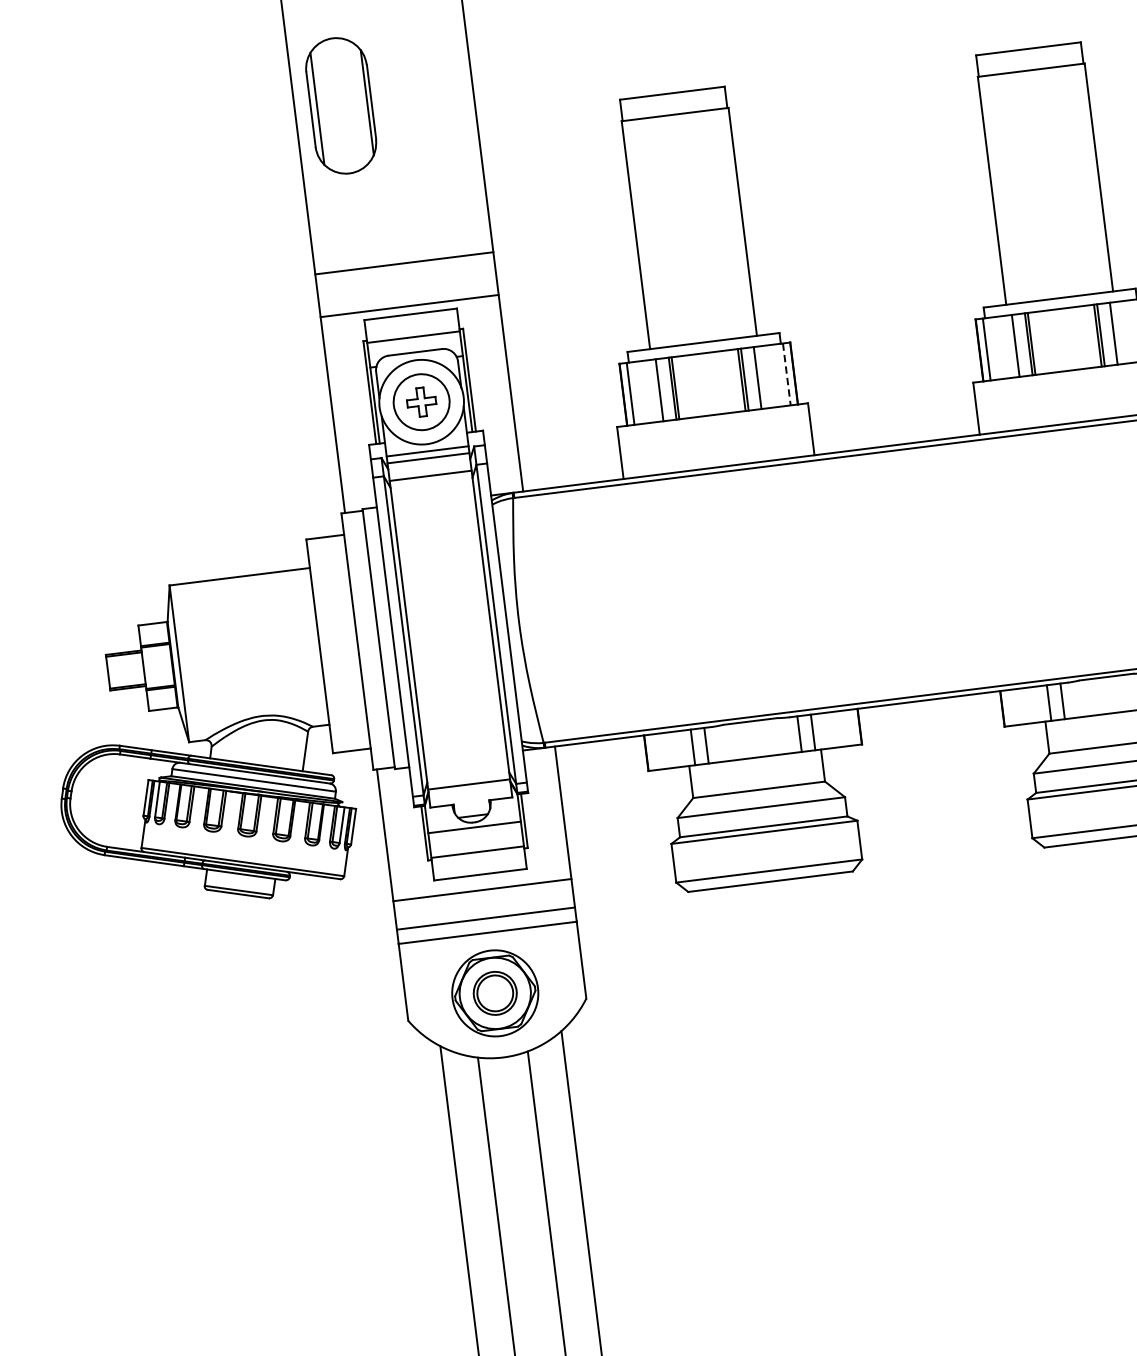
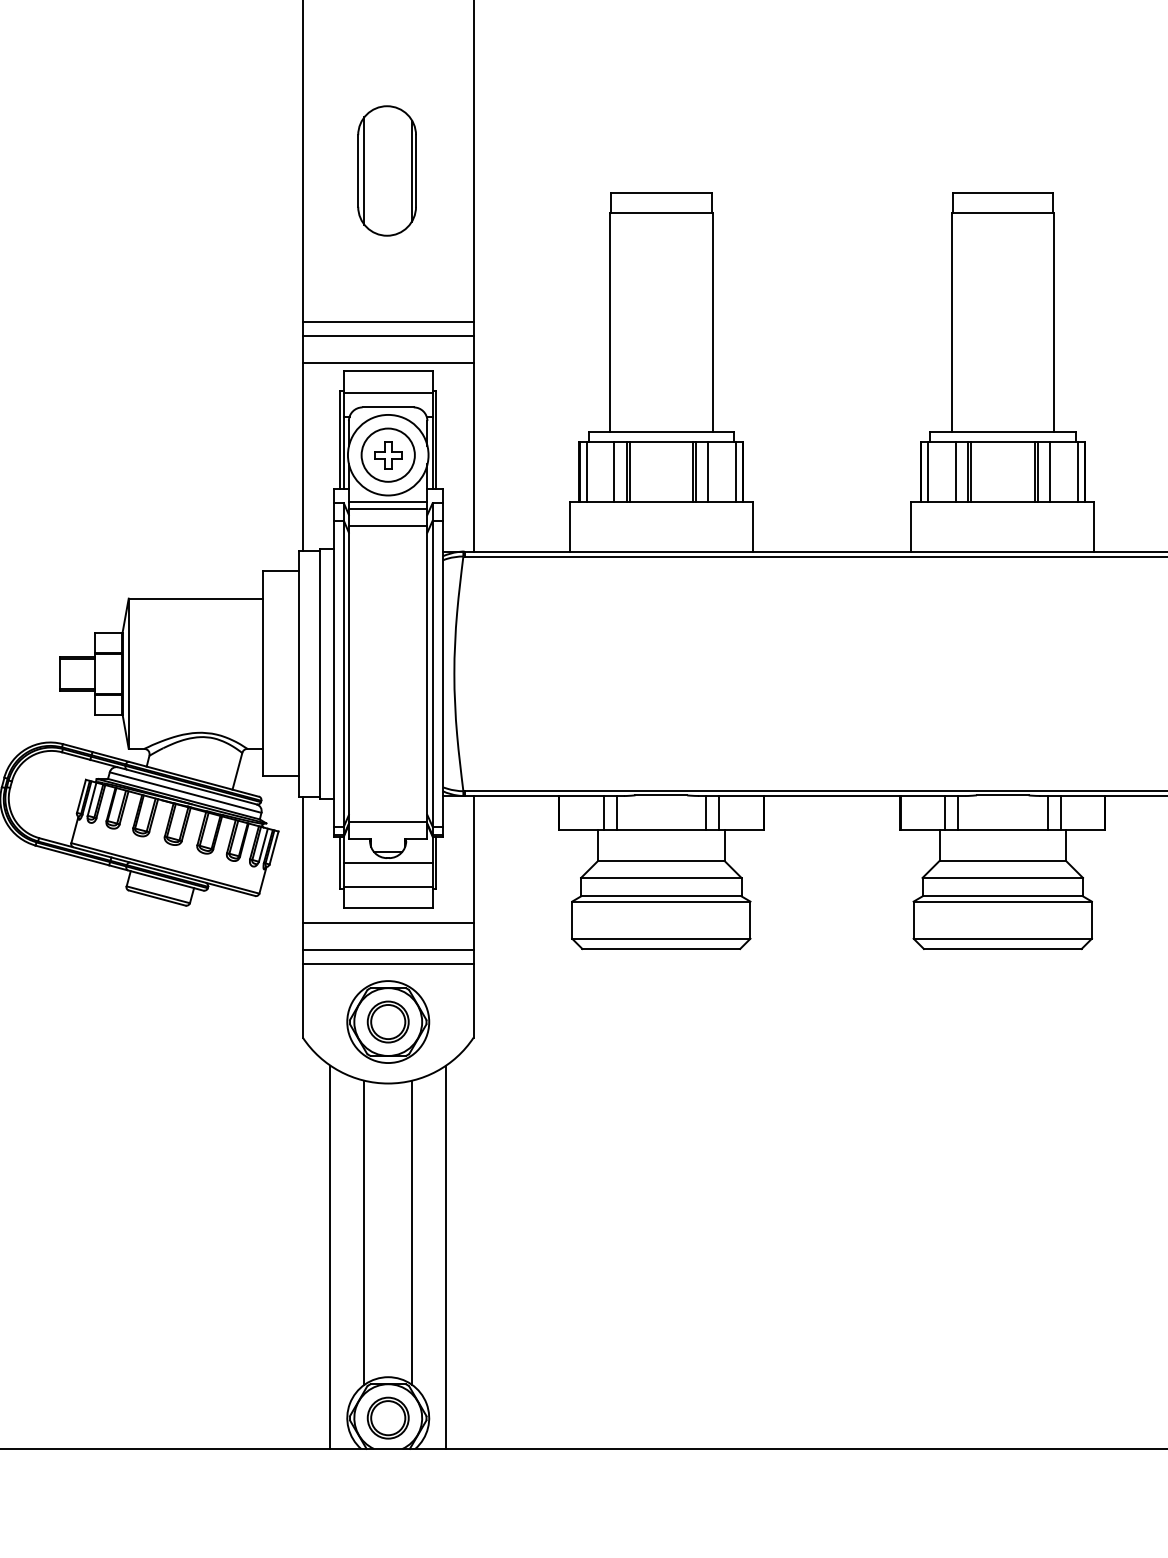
part: (340, 105) -> (386, 170), moved
line: (405, 277) -> (387, 335), added
line: (786, 373) -> (736, 471), dashed -> solid

